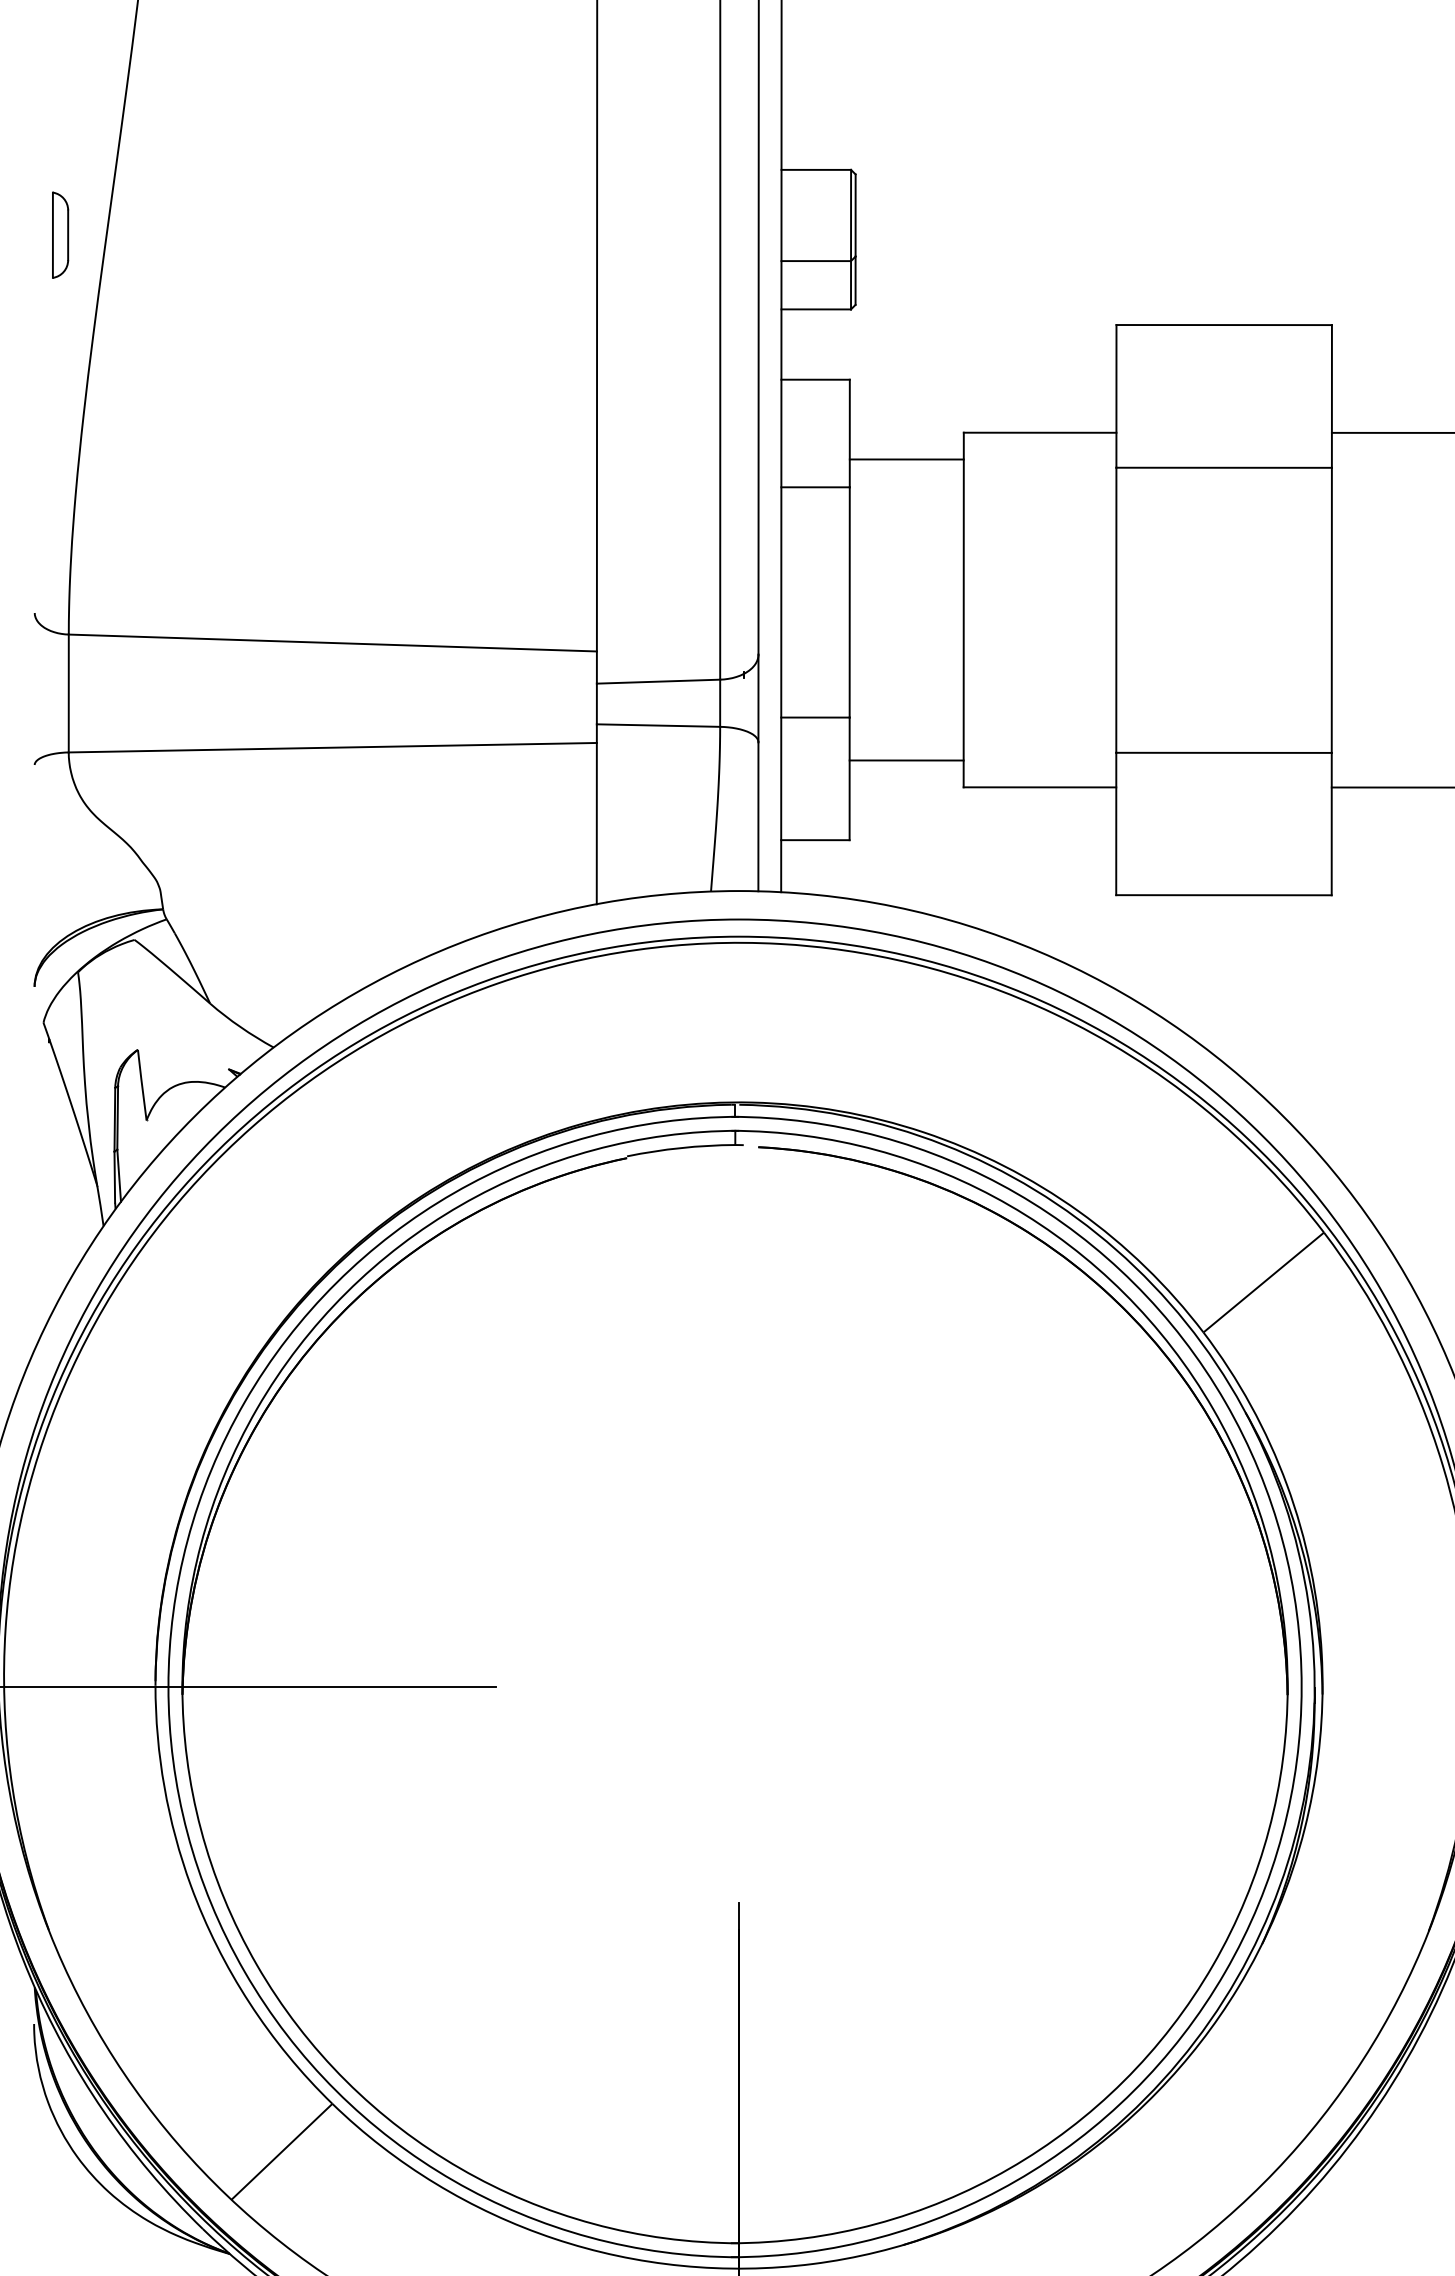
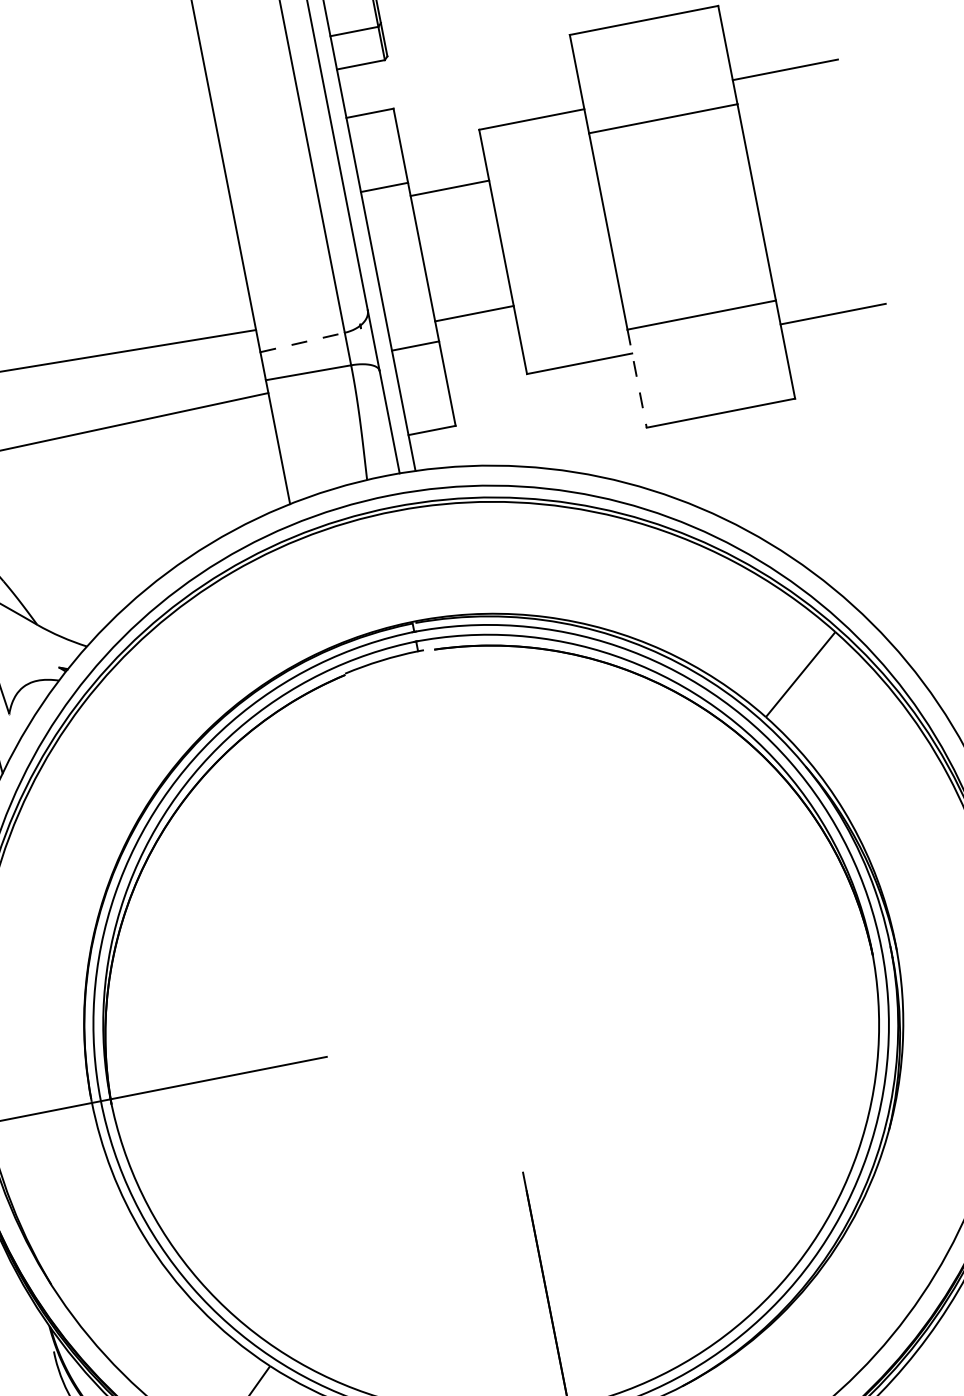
line: (906, 459) -> (449, 188), moved
line: (658, 681) -> (302, 342), solid -> dashed
line: (906, 760) -> (474, 313), moved
line: (1116, 824) -> (637, 379), solid -> dashed

